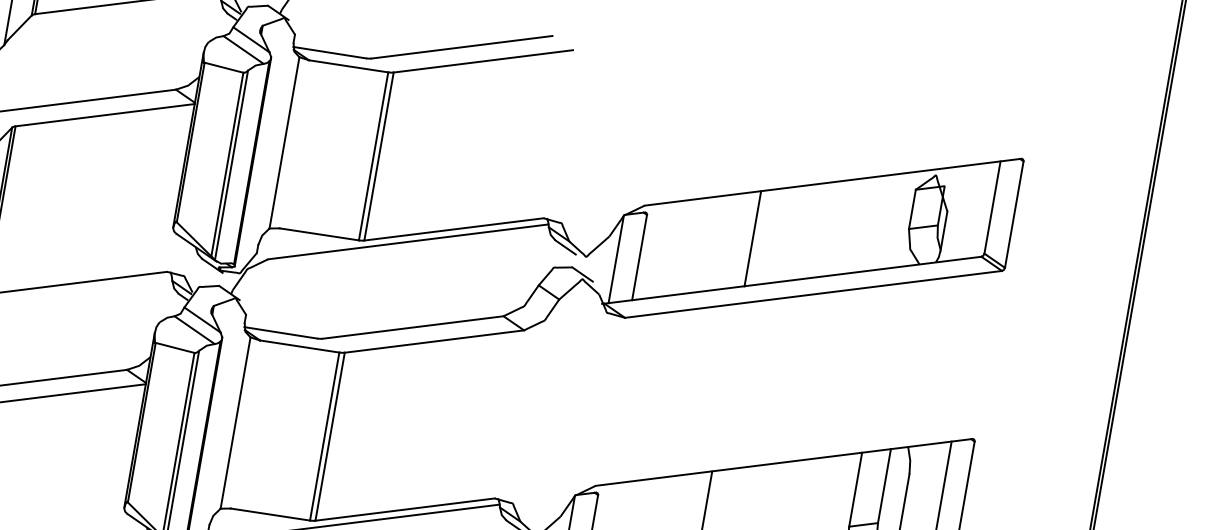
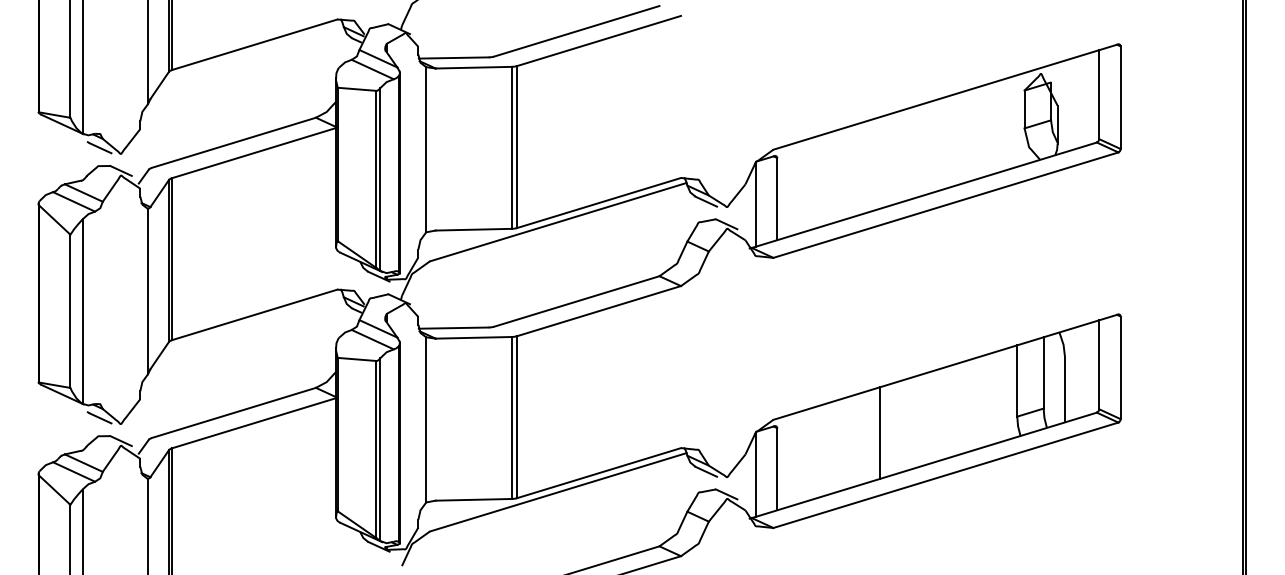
line: (753, 238) -> (880, 162), removed

